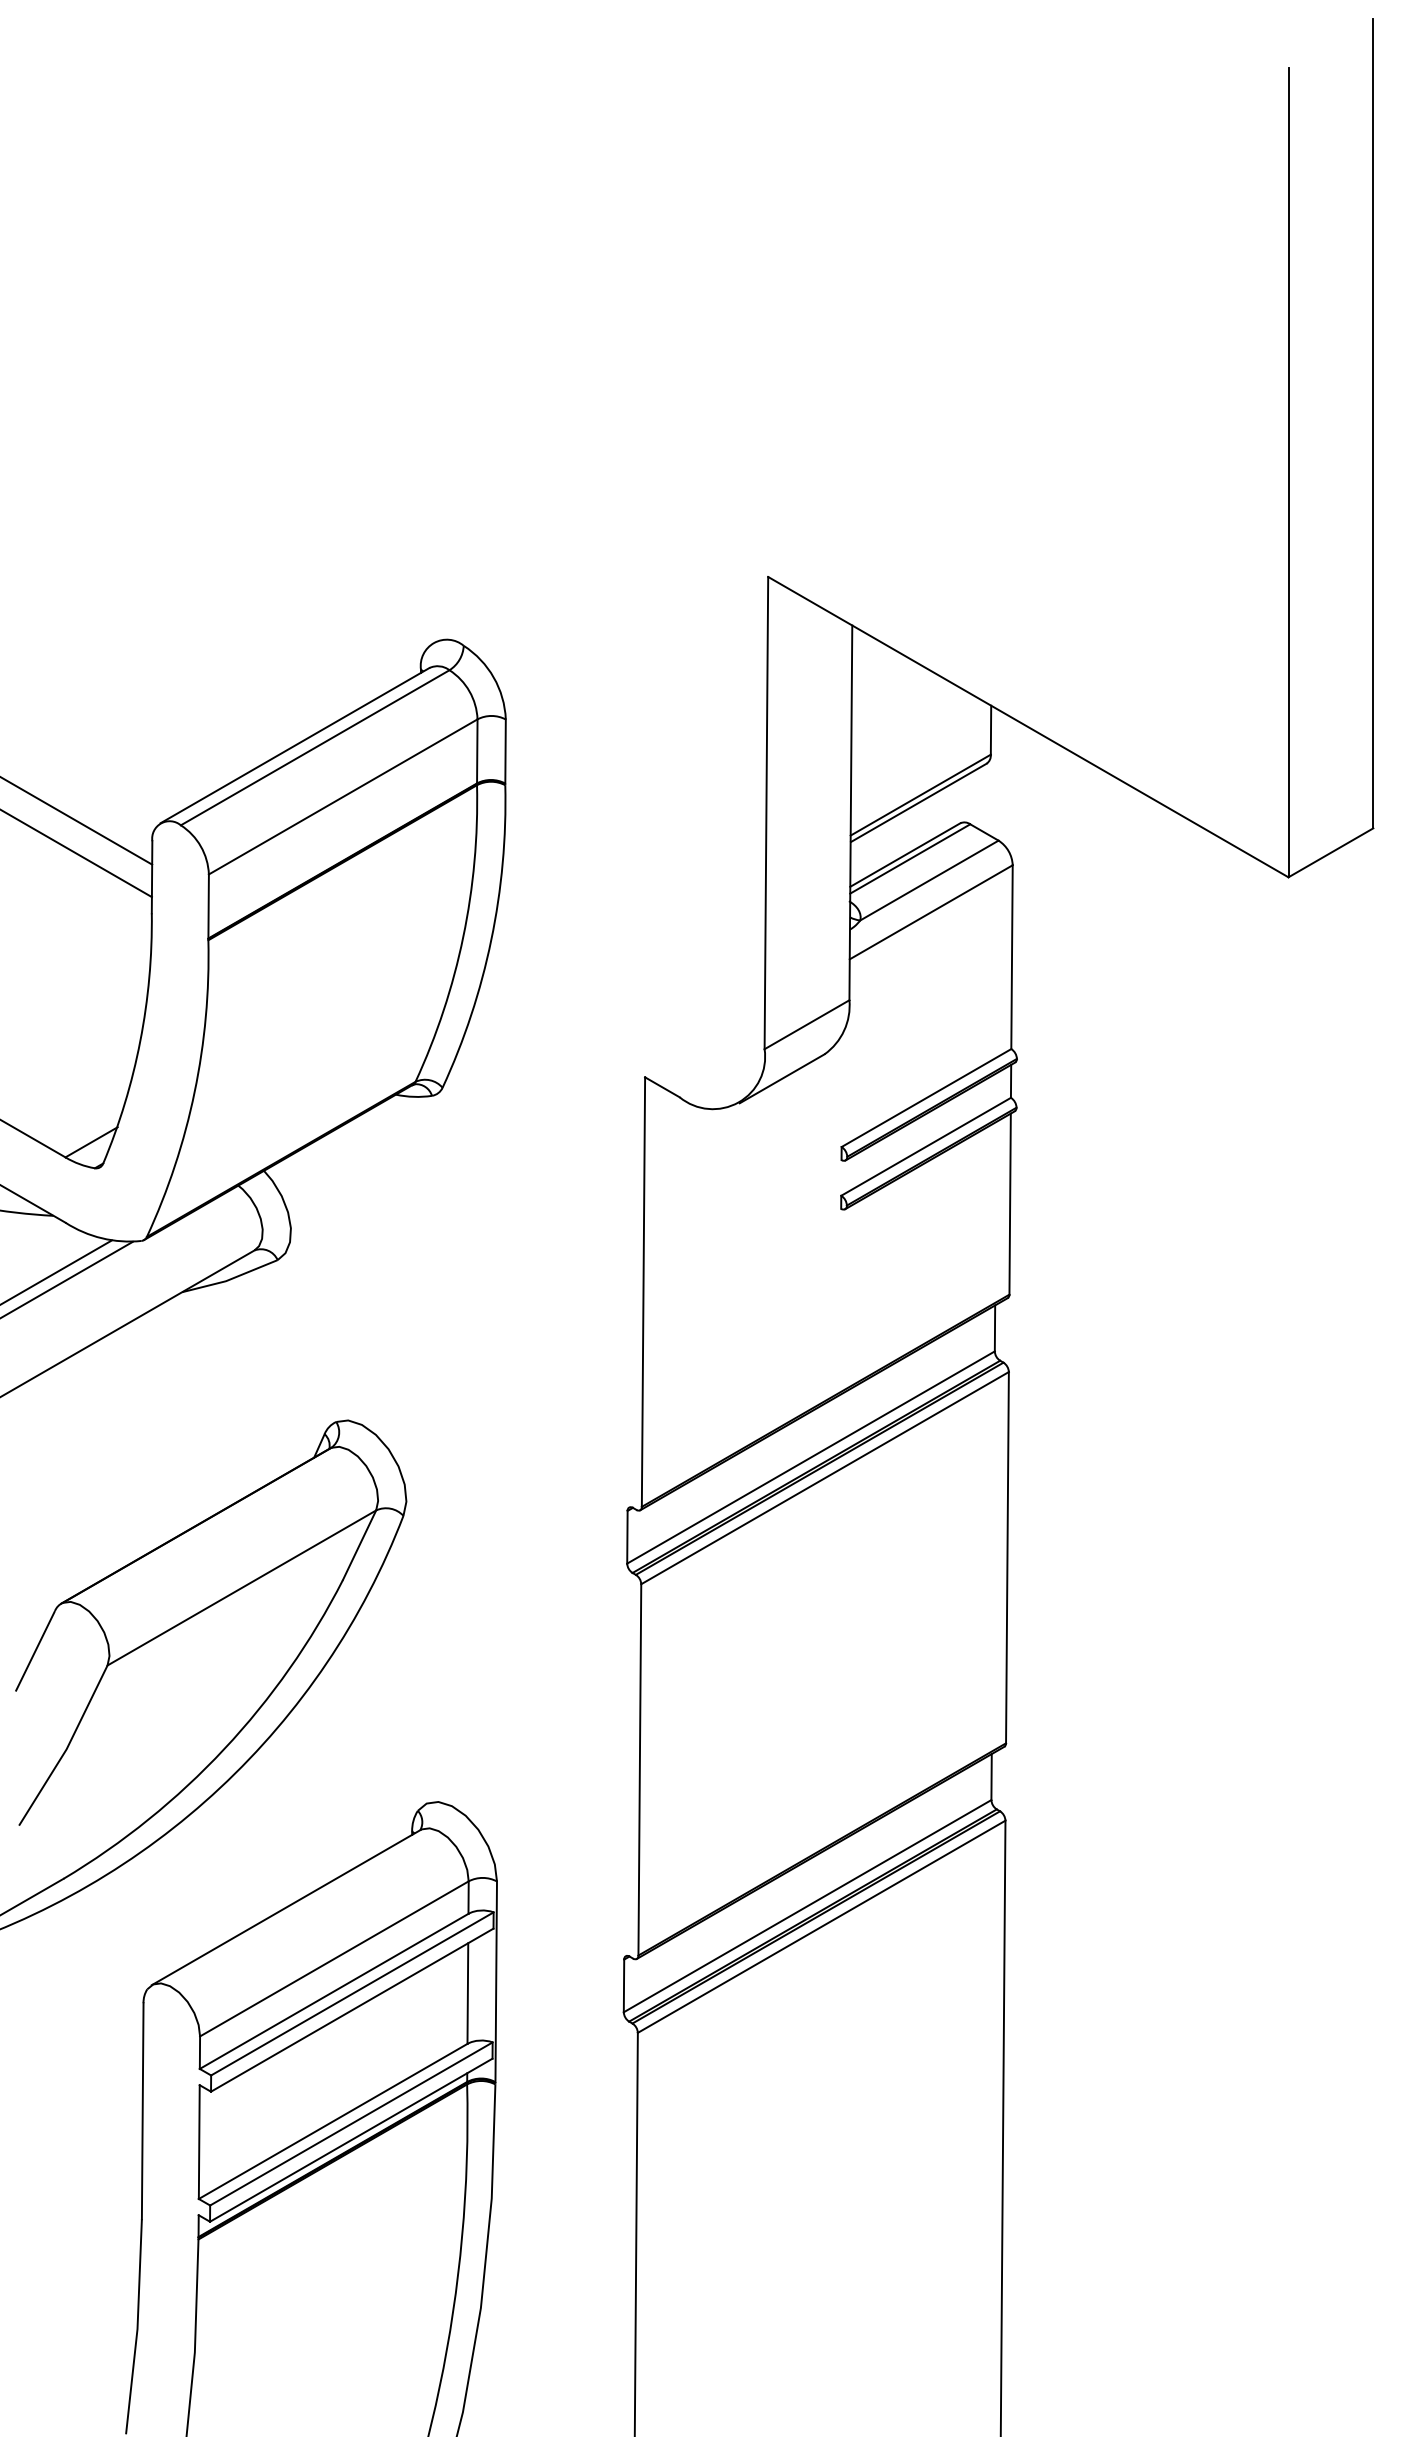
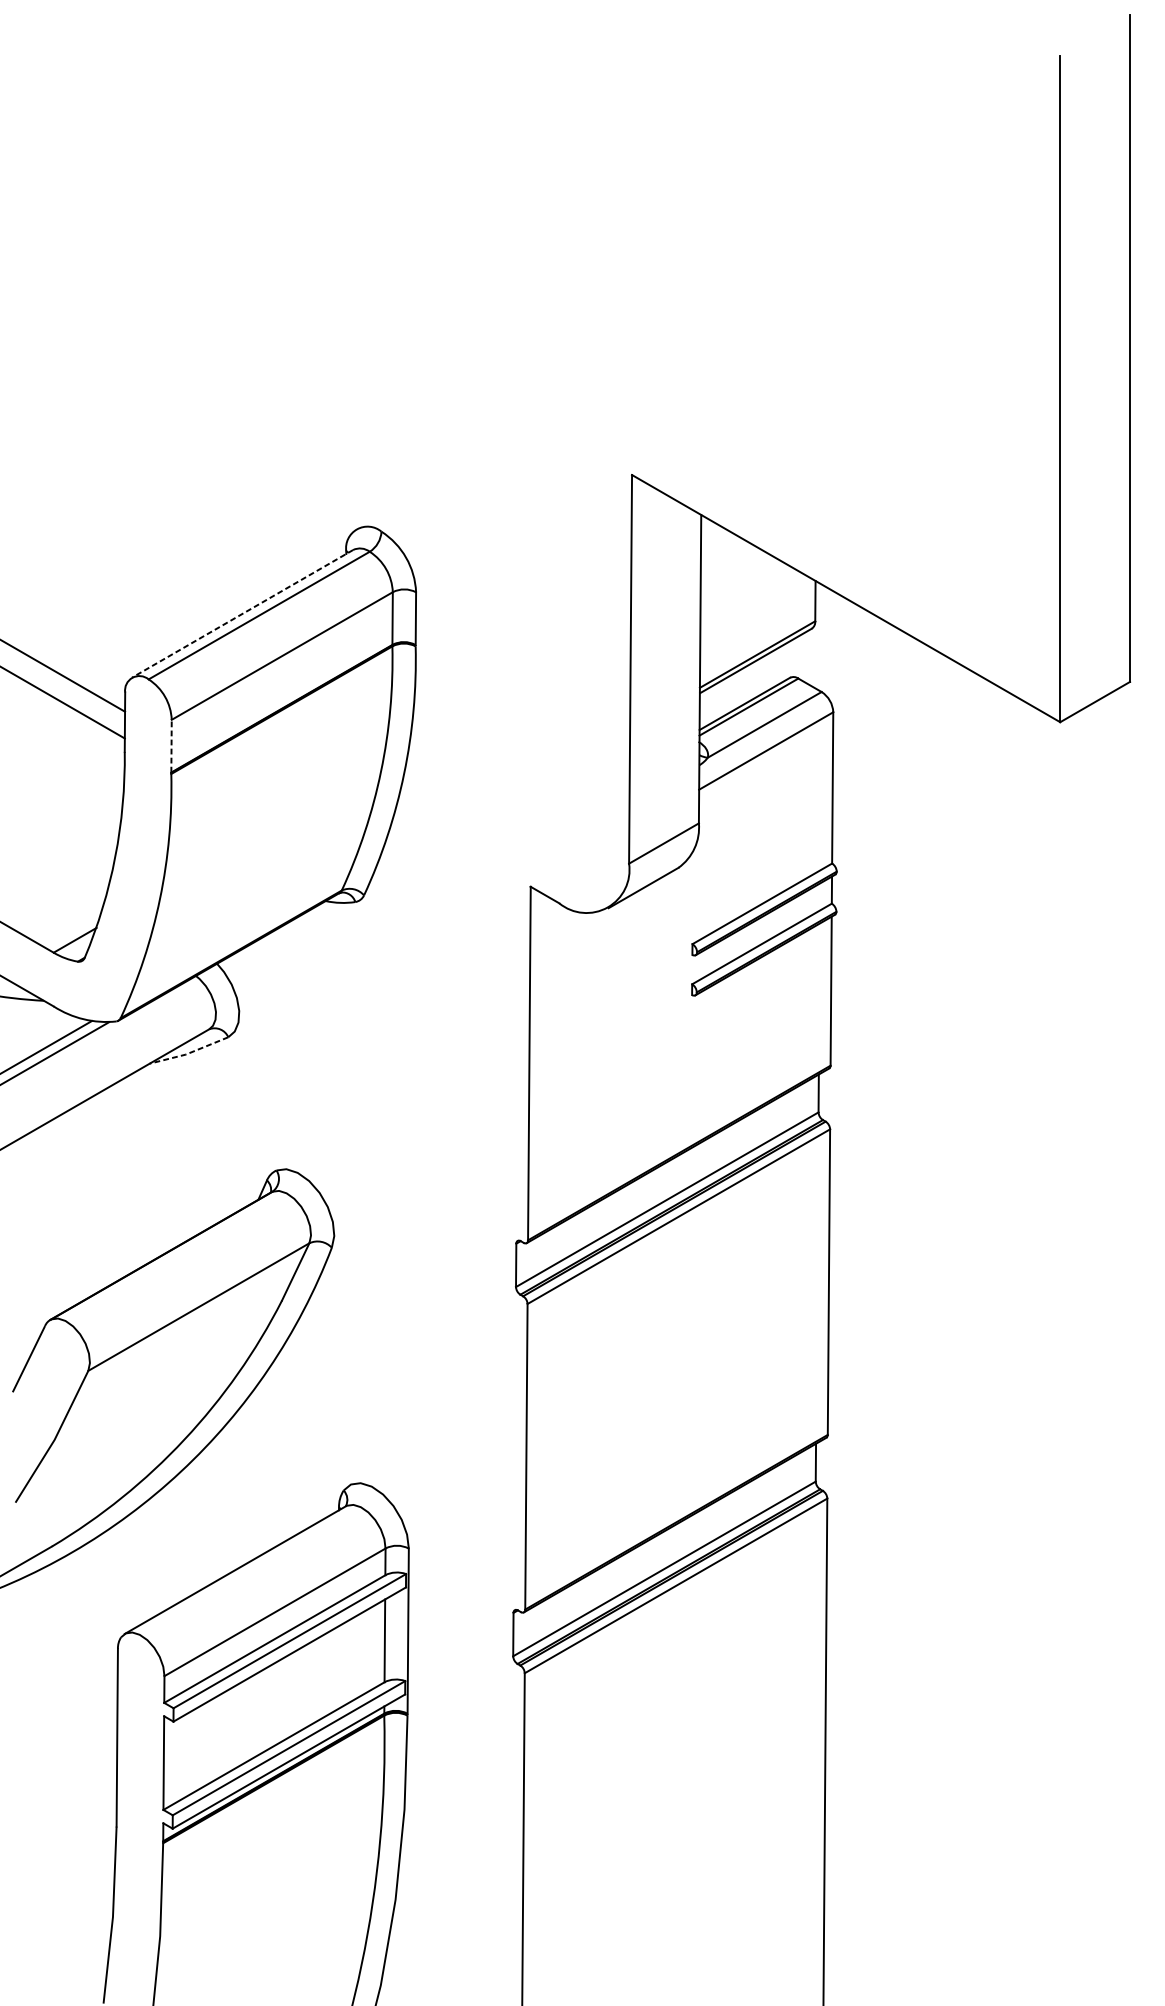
line: (294, 745) -> (242, 613), solid -> dashed
line: (208, 905) -> (171, 745), solid -> dashed
line: (229, 1279) -> (188, 1053), solid -> dashed

